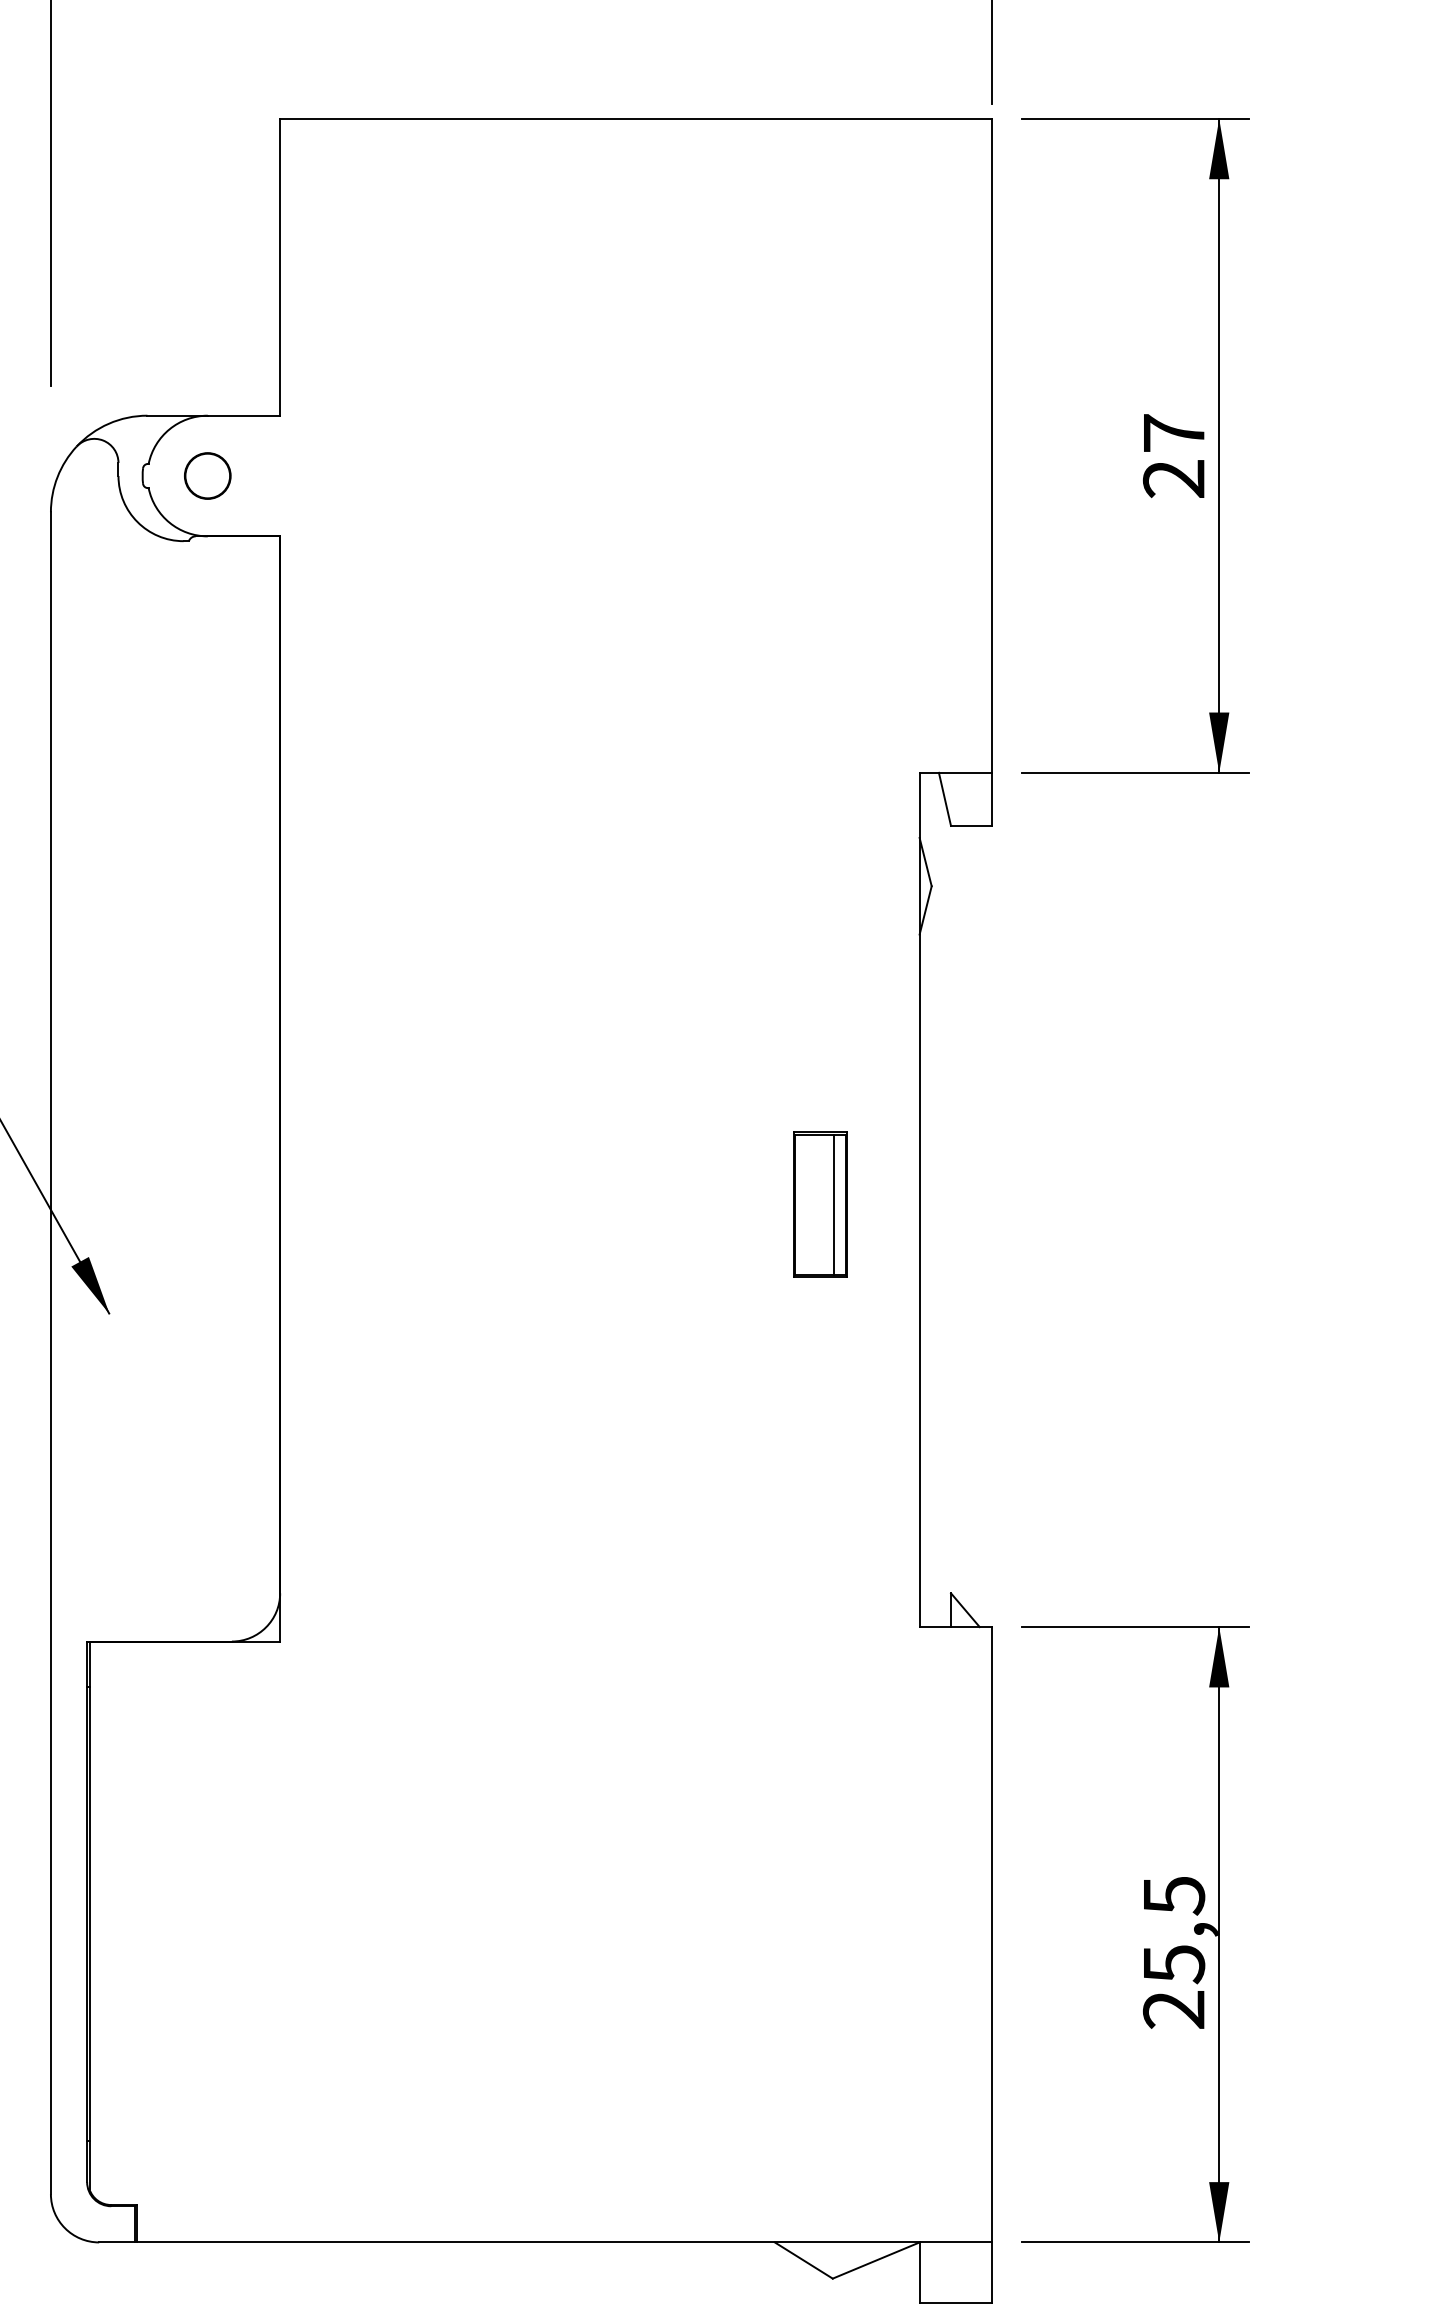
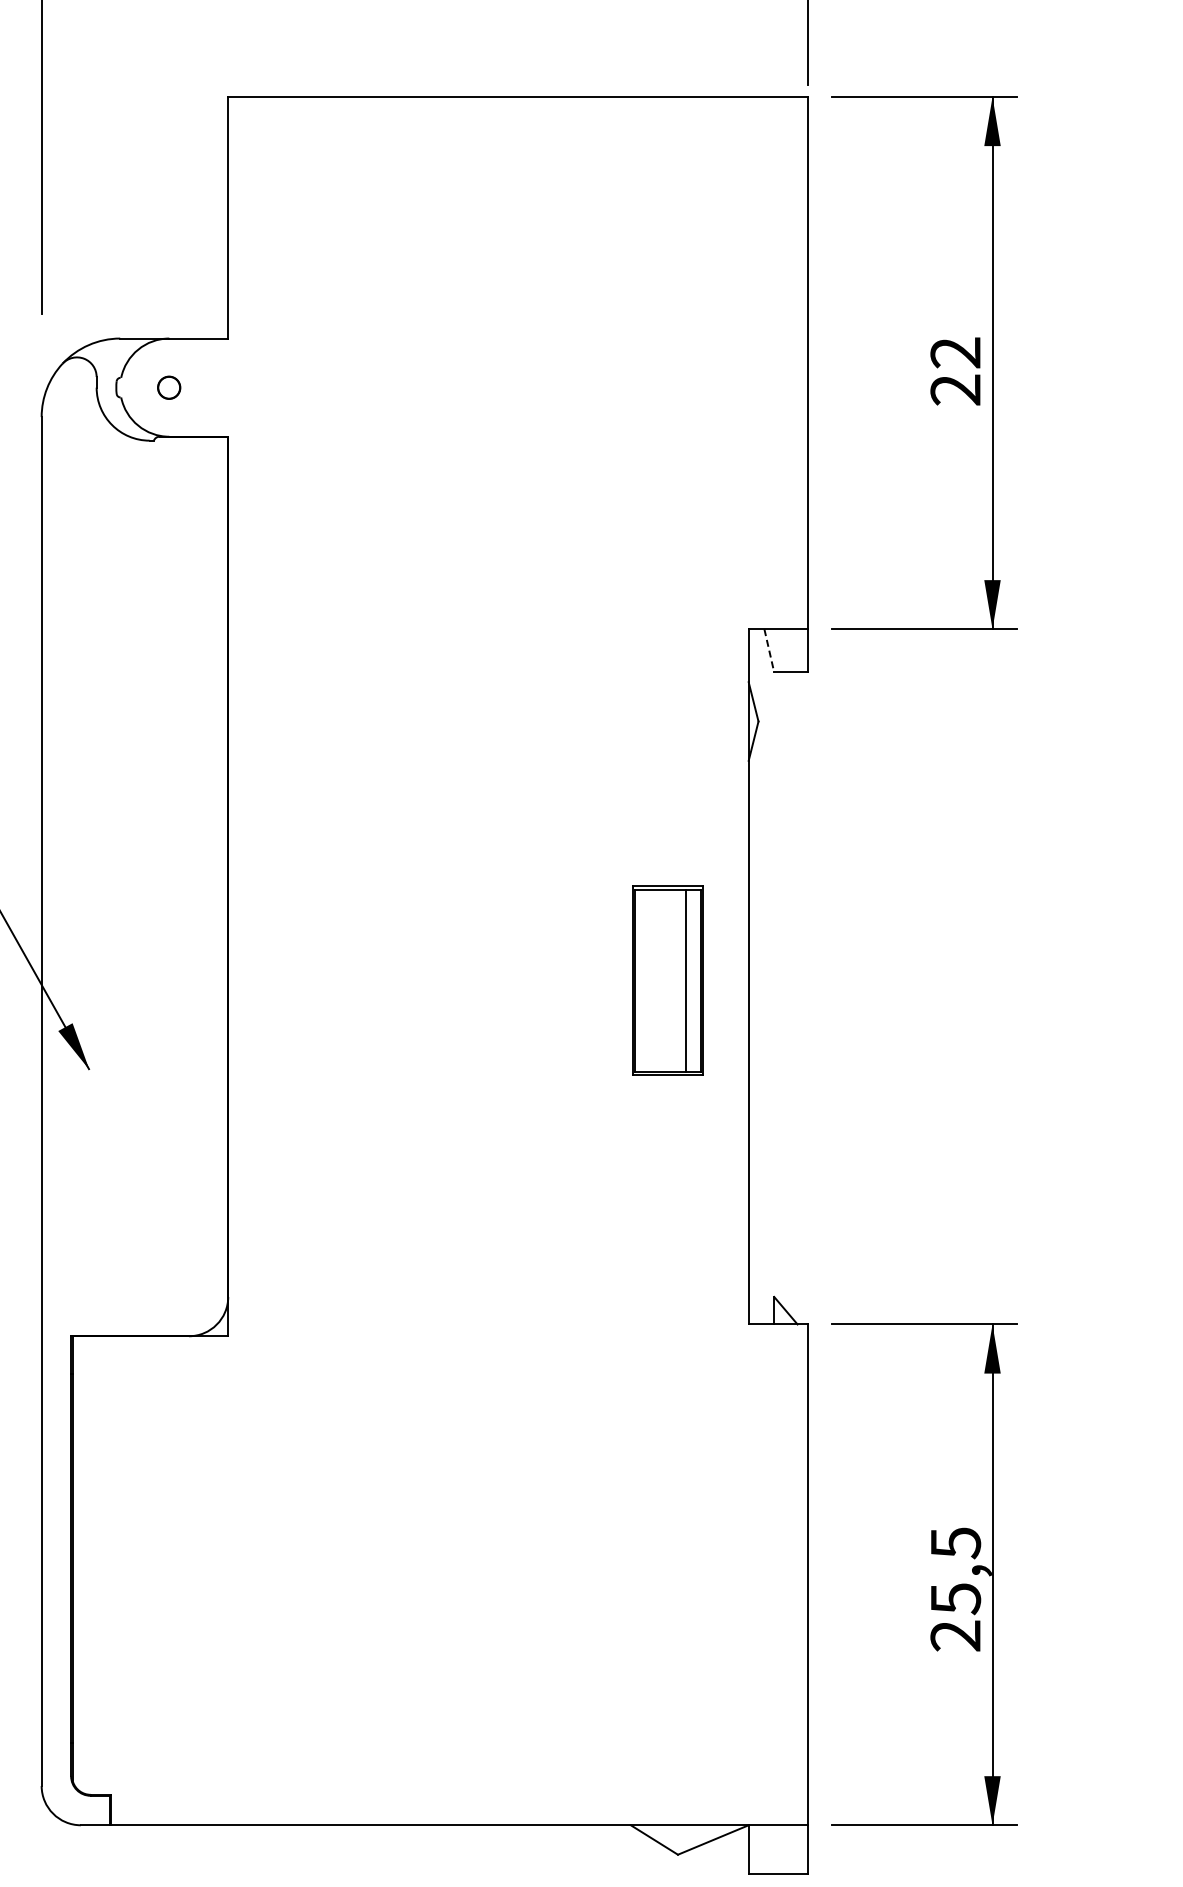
text: (1173, 432) -> (955, 352), 27 -> 22
circle: (206, 475) -> (168, 387), size x0.6
line: (945, 800) -> (769, 651), solid -> dashed
part: (819, 1204) -> (667, 980), size x1.6

